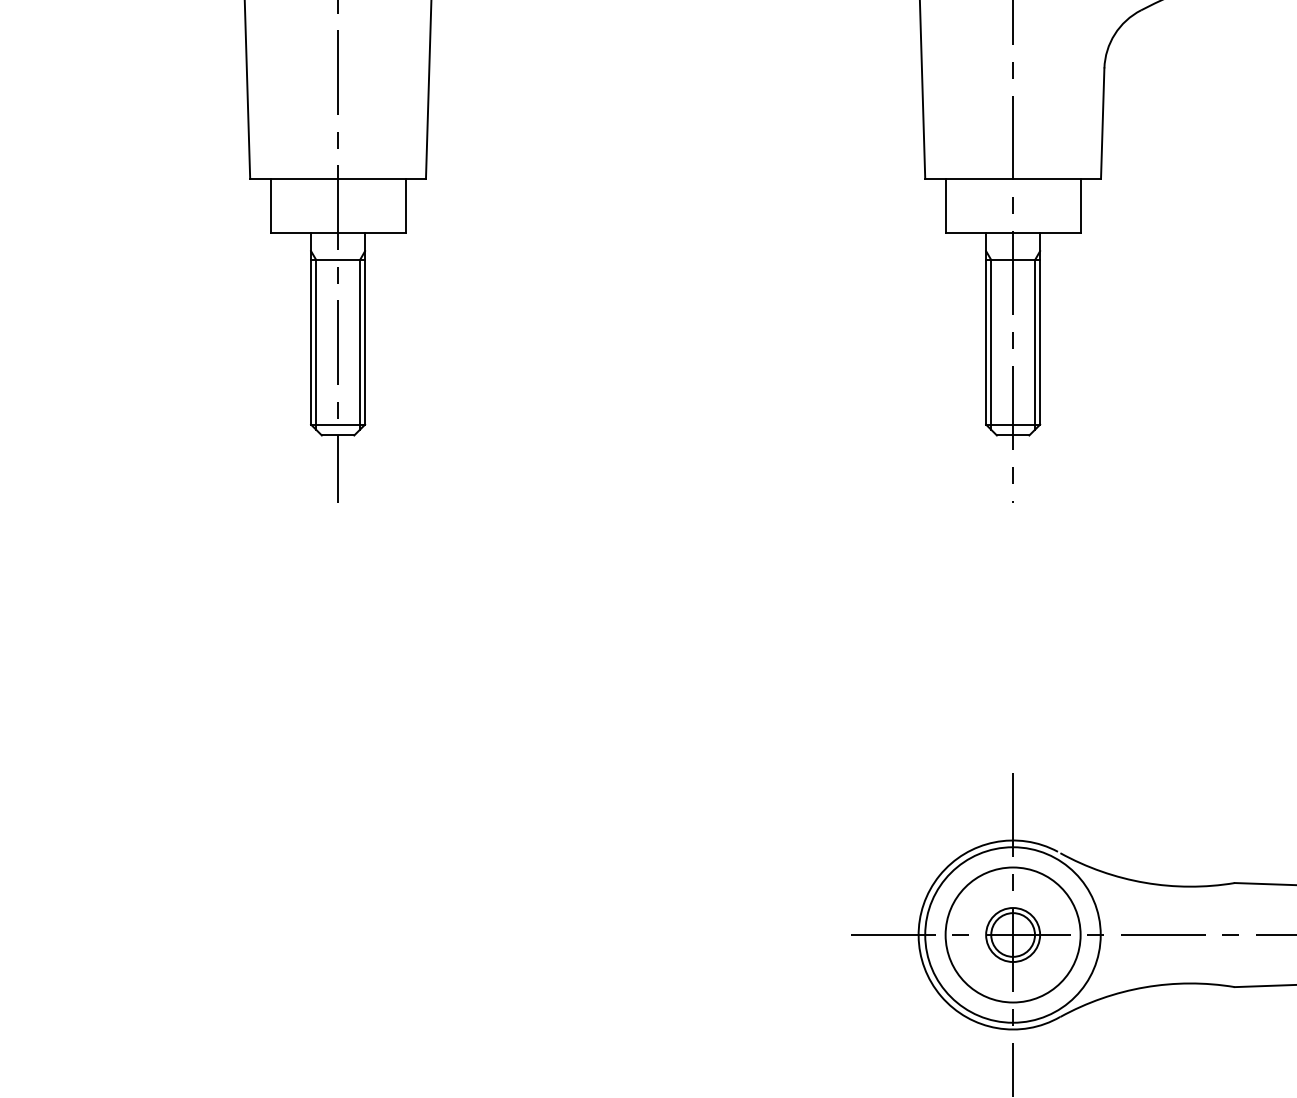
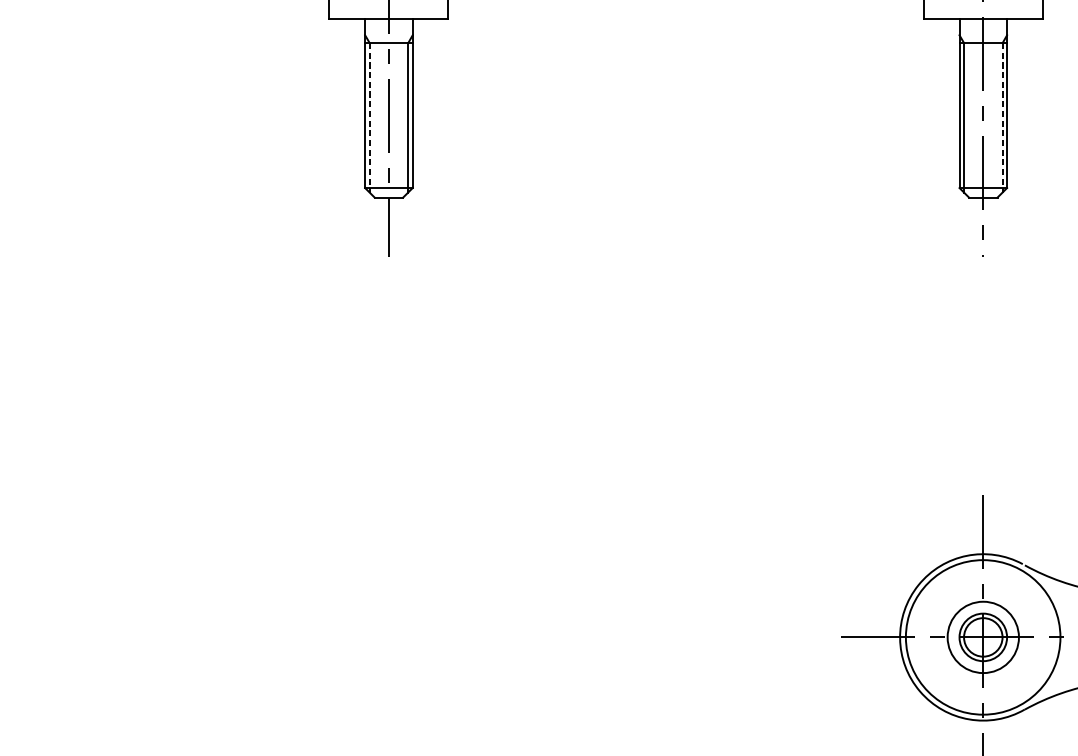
line: (316, 344) -> (369, 117), solid -> dashed
line: (1035, 344) -> (1003, 117), solid -> dashed
circle: (1012, 934) -> (982, 636), size x0.6

